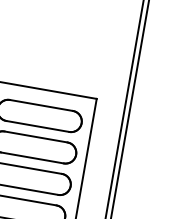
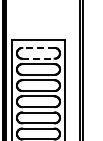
line: (41, 104) -> (38, 47), solid -> dashed
line: (37, 126) -> (38, 58), solid -> dashed

